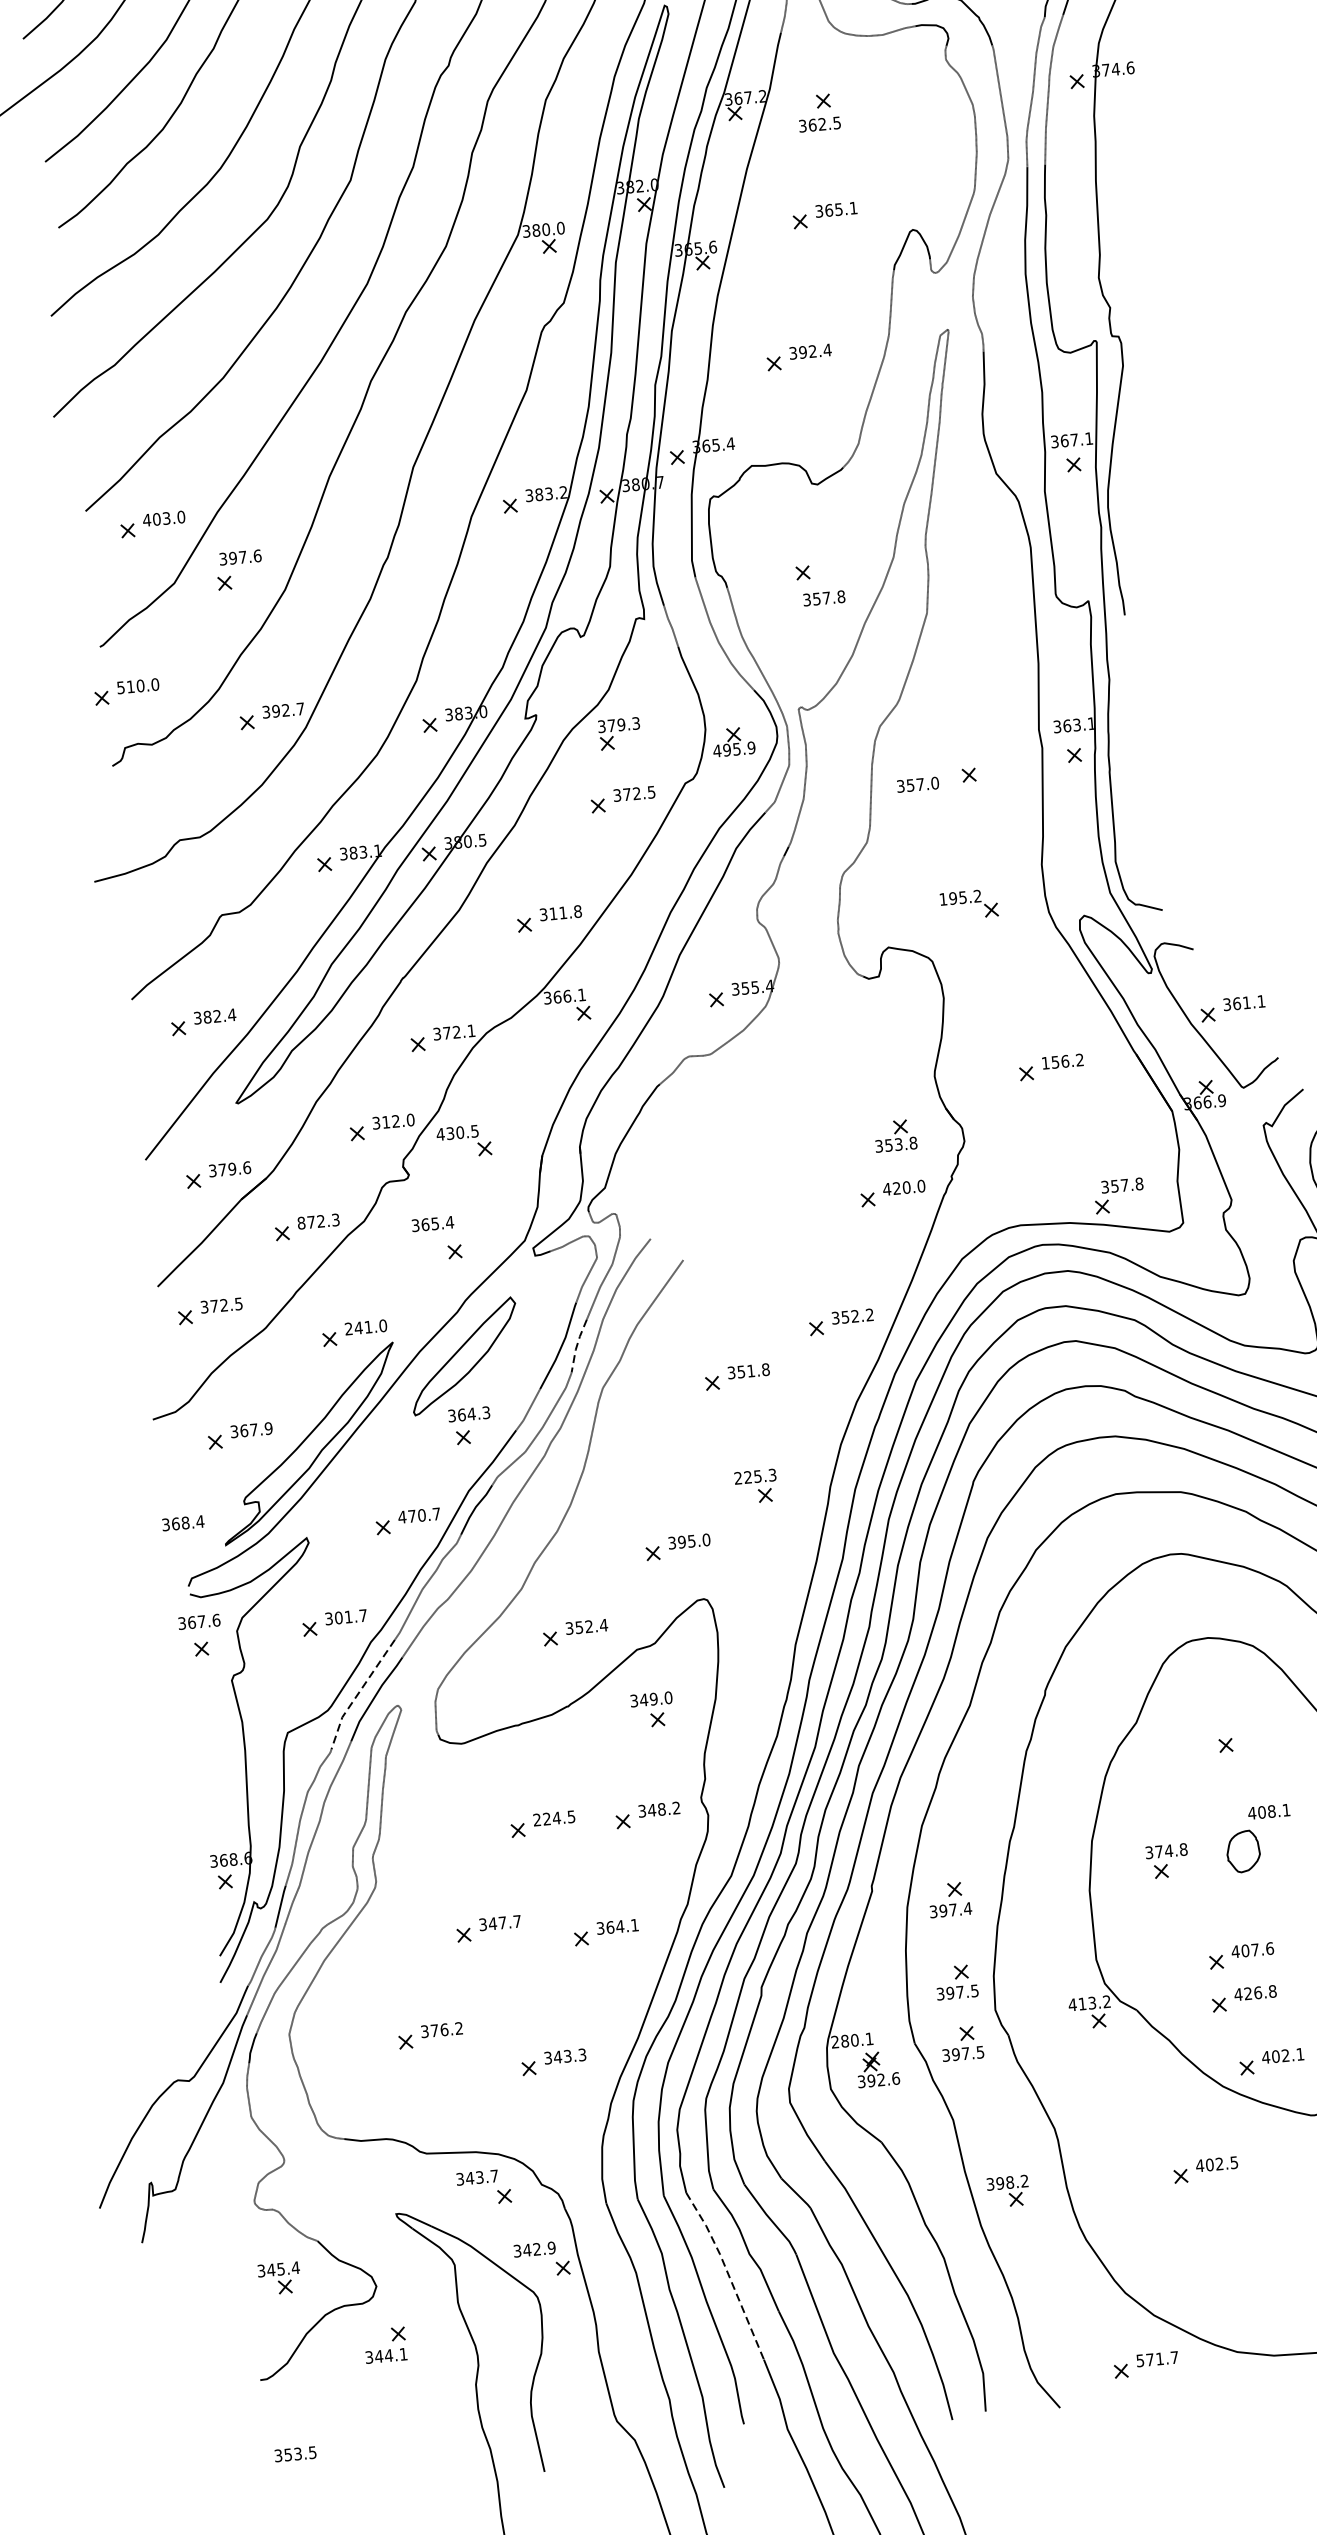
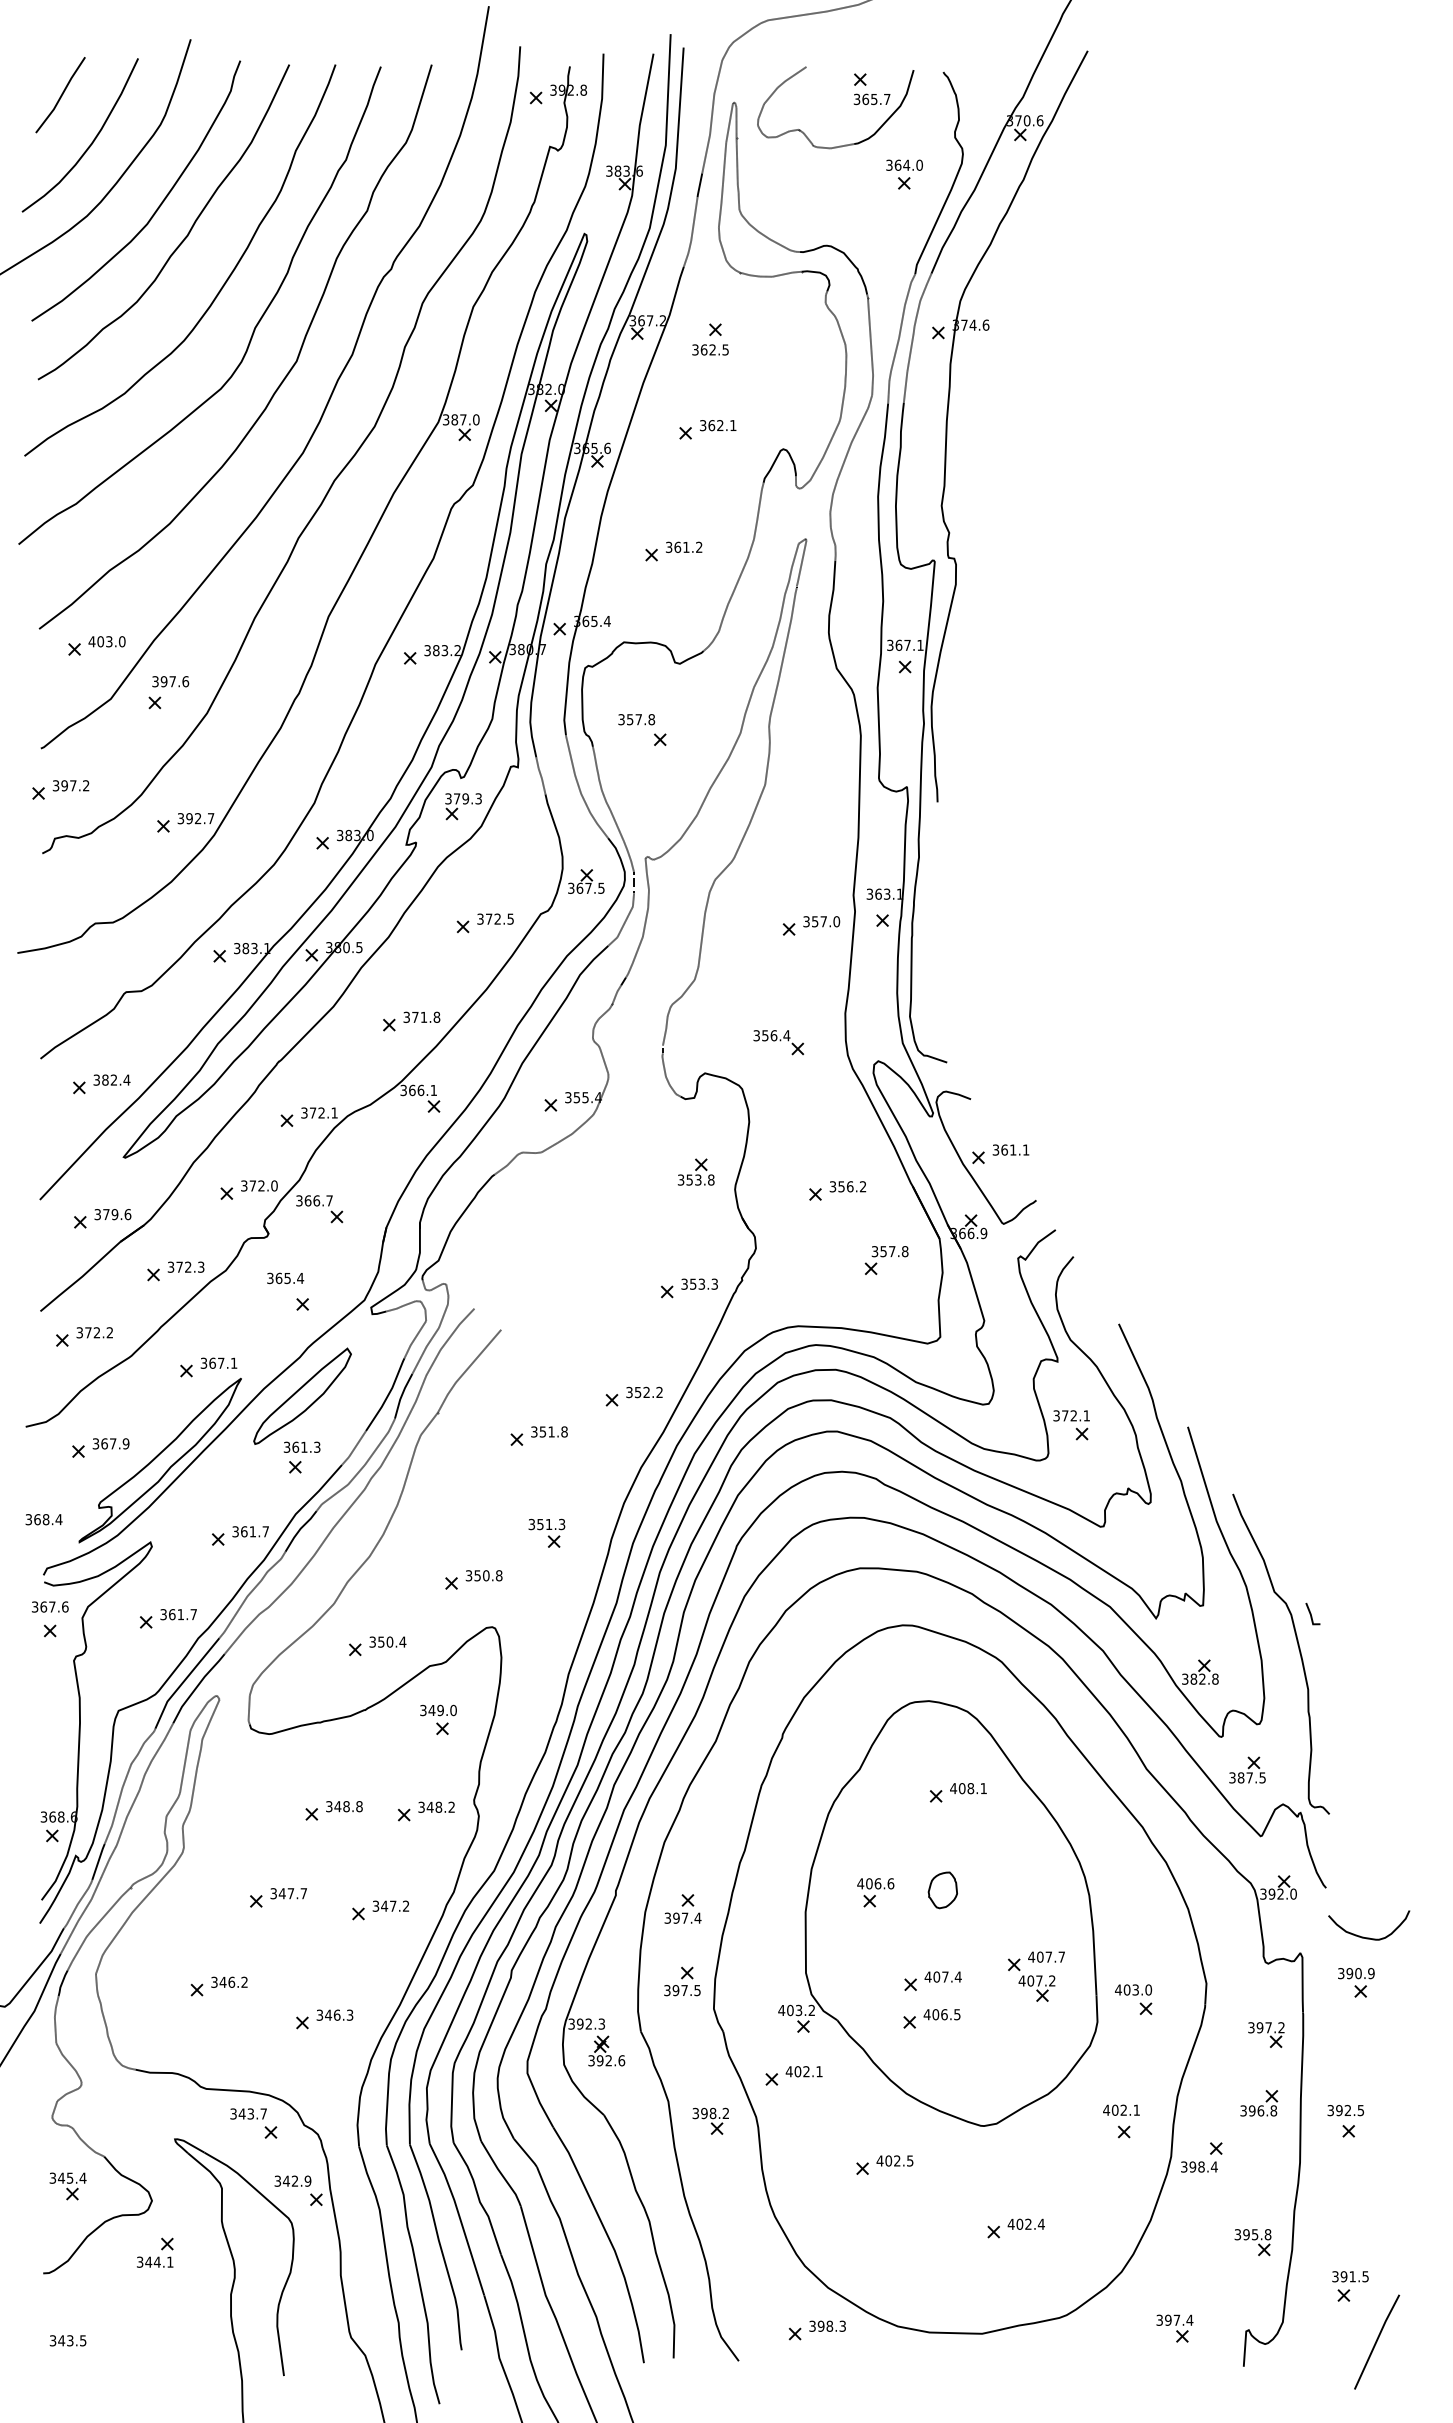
text: (839, 209) -> (720, 425), 365.1 -> 362.1
text: (546, 229) -> (463, 419), 380.0 -> 387.0
text: (815, 350) -> (688, 546), 392.4 -> 361.2
text: (824, 598) -> (636, 719), moved
text: (138, 685) -> (71, 785), 510.0 -> 397.2
part: (619, 733) -> (463, 806), moved
text: (733, 748) -> (585, 887), 495.9 -> 367.5
text: (917, 784) -> (821, 921), moved
text: (960, 897) -> (771, 1035), 195.2 -> 356.4
text: (553, 913) -> (415, 1017), 311.8 -> 371.8
text: (1045, 1062) -> (832, 1186), 156.2 -> 356.2
text: (385, 1121) -> (252, 1185), 312.0 -> 372.0
text: (456, 1132) -> (313, 1200), 430.5 -> 366.7
part: (894, 1135) -> (695, 1171), moved
text: (903, 1186) -> (699, 1283), 420.0 -> 353.3
part: (1119, 1196) -> (886, 1260), moved
text: (300, 1222) -> (170, 1266), 872.3 -> 372.3
text: (238, 1303) -> (109, 1332), 372.5 -> 372.2
text: (365, 1326) -> (218, 1362), 241.0 -> 367.1
line: (576, 1346) -> (401, 1396), dashed -> solid
text: (470, 1413) -> (303, 1446), 364.3 -> 361.3
text: (748, 1477) -> (540, 1524), 225.3 -> 351.3
text: (412, 1515) -> (244, 1531), 470.7 -> 361.7
text: (694, 1540) -> (488, 1575), 395.0 -> 350.8
text: (339, 1617) -> (172, 1614), 301.7 -> 361.7
text: (588, 1626) -> (389, 1641), 352.4 -> 350.4
line: (358, 1693) -> (183, 1682), dashed -> solid
text: (1269, 1811) -> (968, 1788), moved
text: (554, 1818) -> (344, 1806), 224.5 -> 348.8
text: (1166, 1850) -> (875, 1883), 374.8 -> 406.6
text: (621, 1925) -> (394, 1905), 364.1 -> 347.2
text: (1268, 1948) -> (957, 1976), 407.6 -> 407.4
text: (1260, 1992) -> (946, 2014), 426.8 -> 406.5
text: (1082, 2004) -> (790, 2010), 413.2 -> 403.2
text: (433, 2029) -> (222, 1981), 376.2 -> 346.2
text: (852, 2039) -> (586, 2023), 280.1 -> 392.3
part: (962, 2043) -> (682, 2035), removed
text: (566, 2055) -> (336, 2014), 343.3 -> 346.3
part: (1271, 2061) -> (793, 2075), moved
part: (1007, 2190) -> (710, 2120), moved
line: (727, 2273) -> (459, 2217), dashed -> solid
text: (1157, 2358) -> (827, 2325), 571.7 -> 398.3
text: (288, 2454) -> (61, 2340), 353.5 -> 343.5

